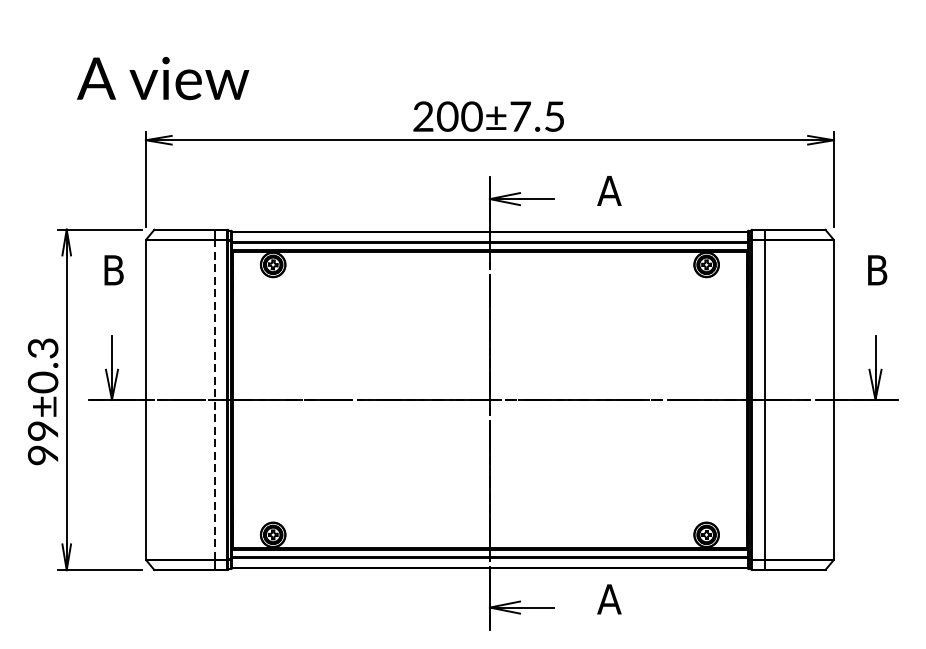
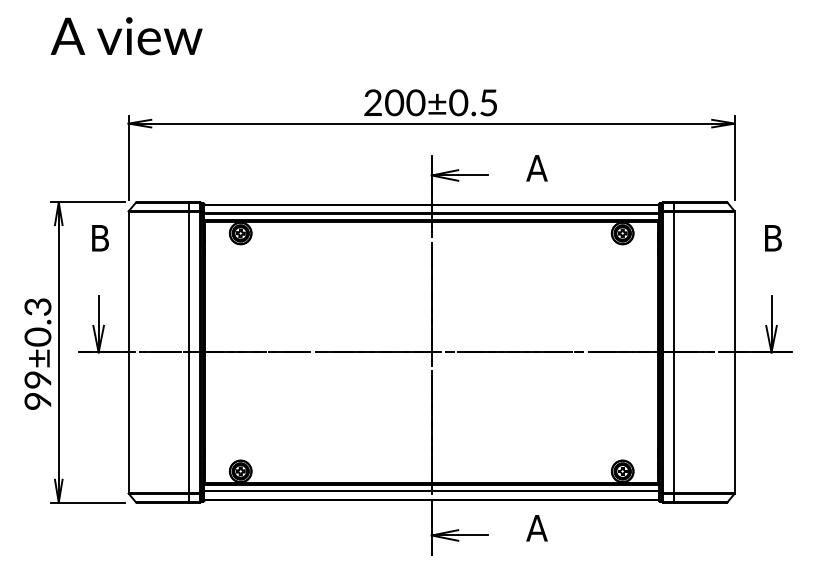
text: (162, 78) -> (126, 36), moved
text: (520, 116) -> (458, 102), 200±7.5 -> 200±0.5
line: (215, 399) -> (189, 352), dashed -> solid

